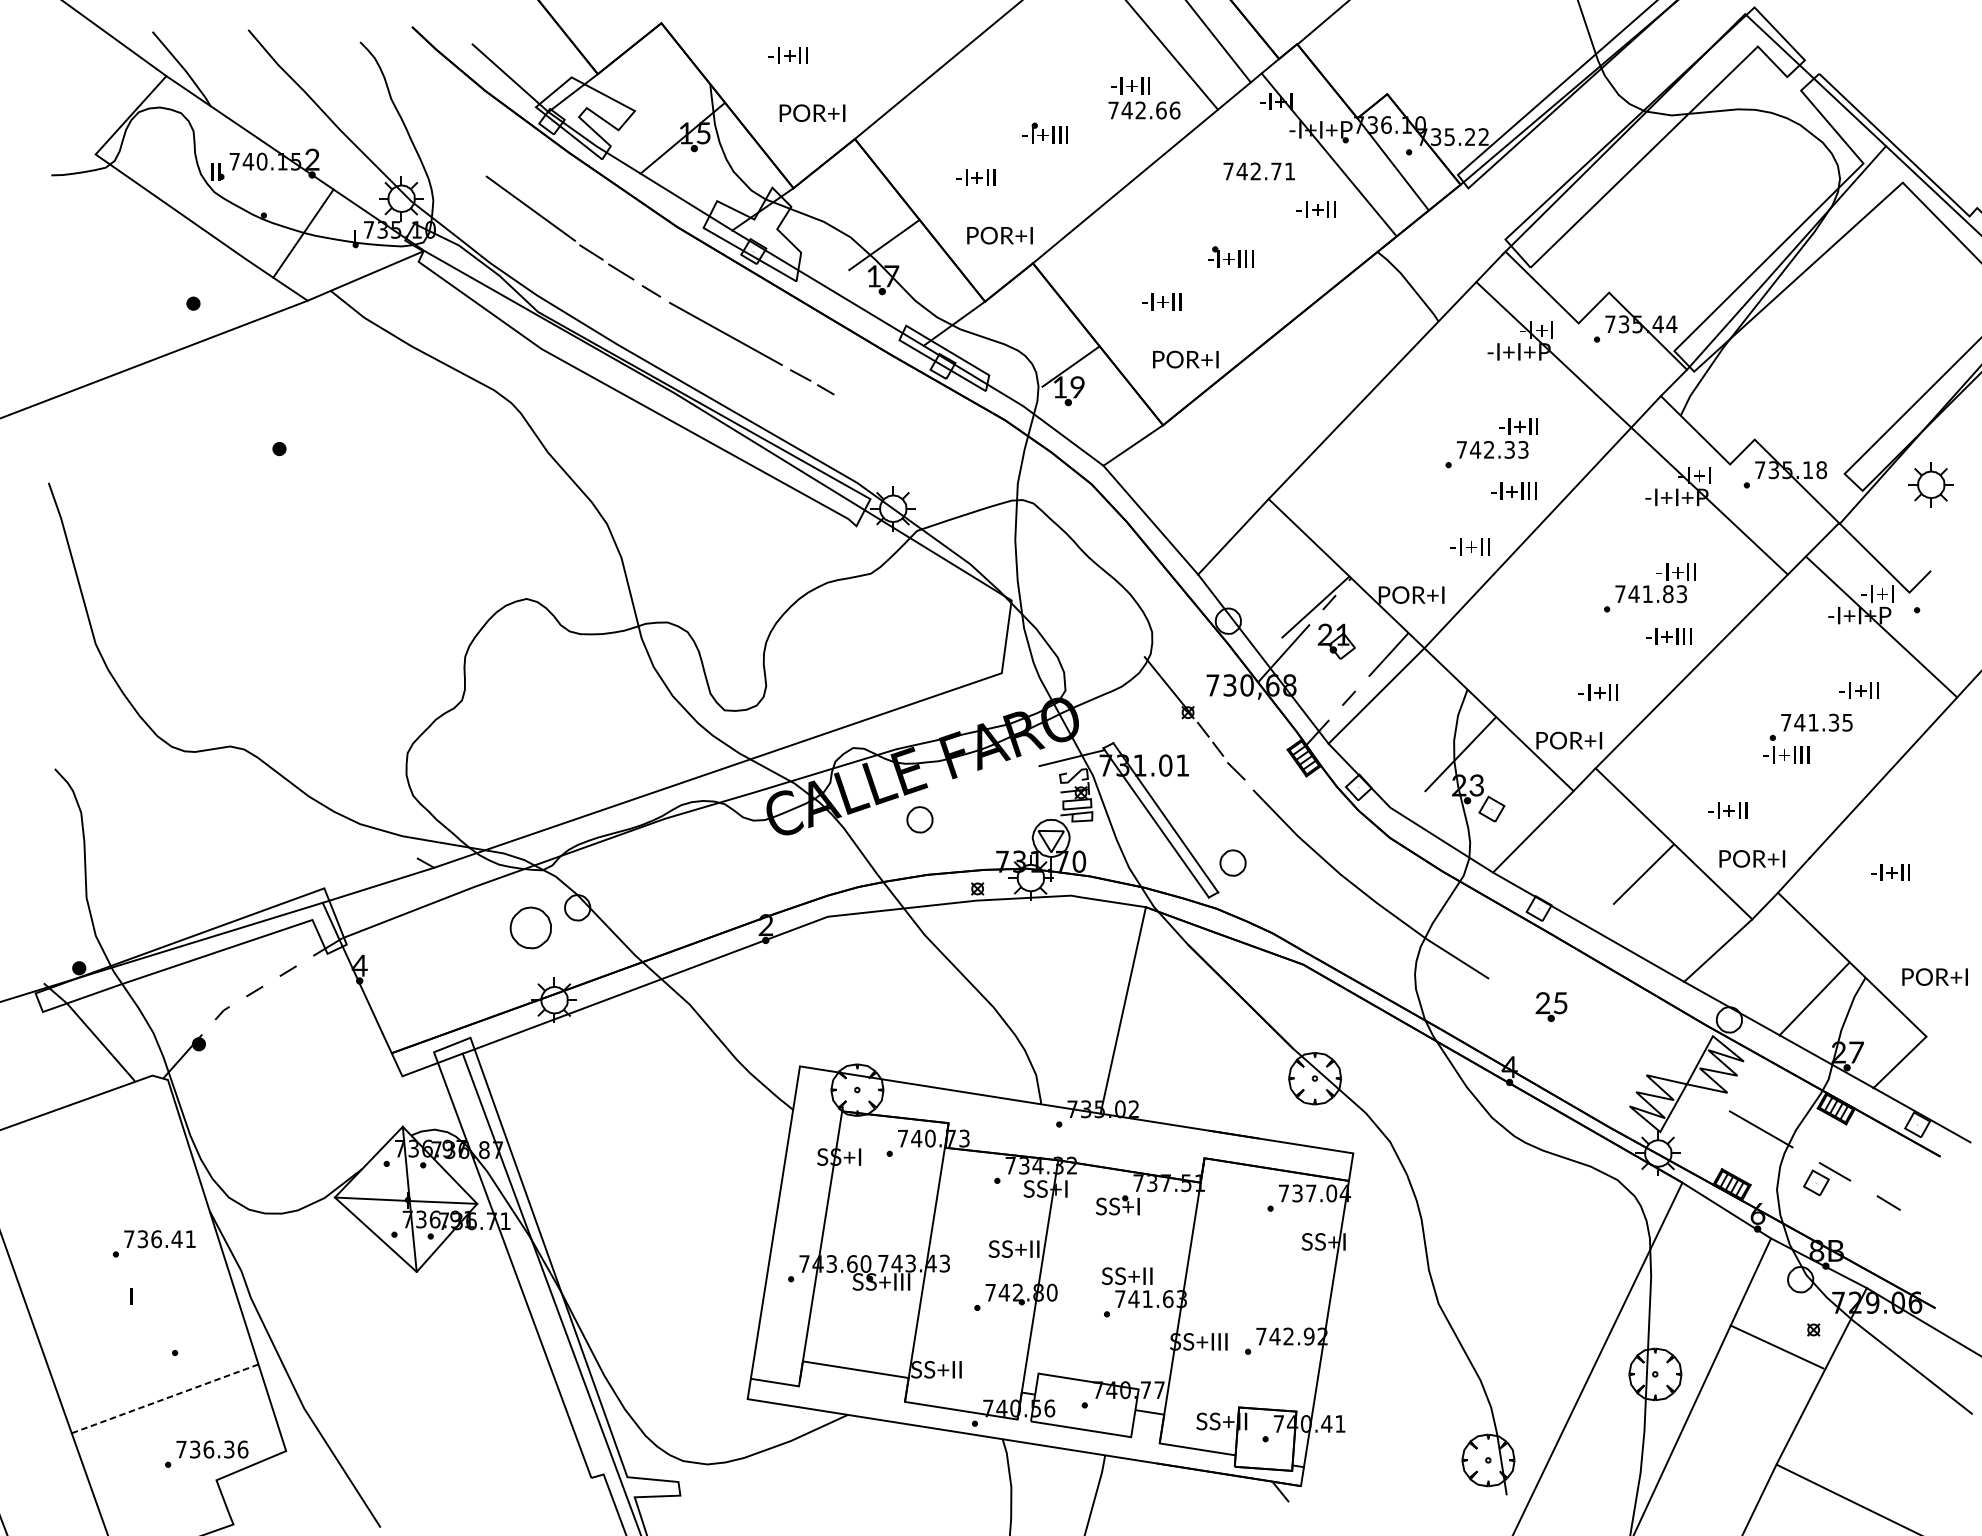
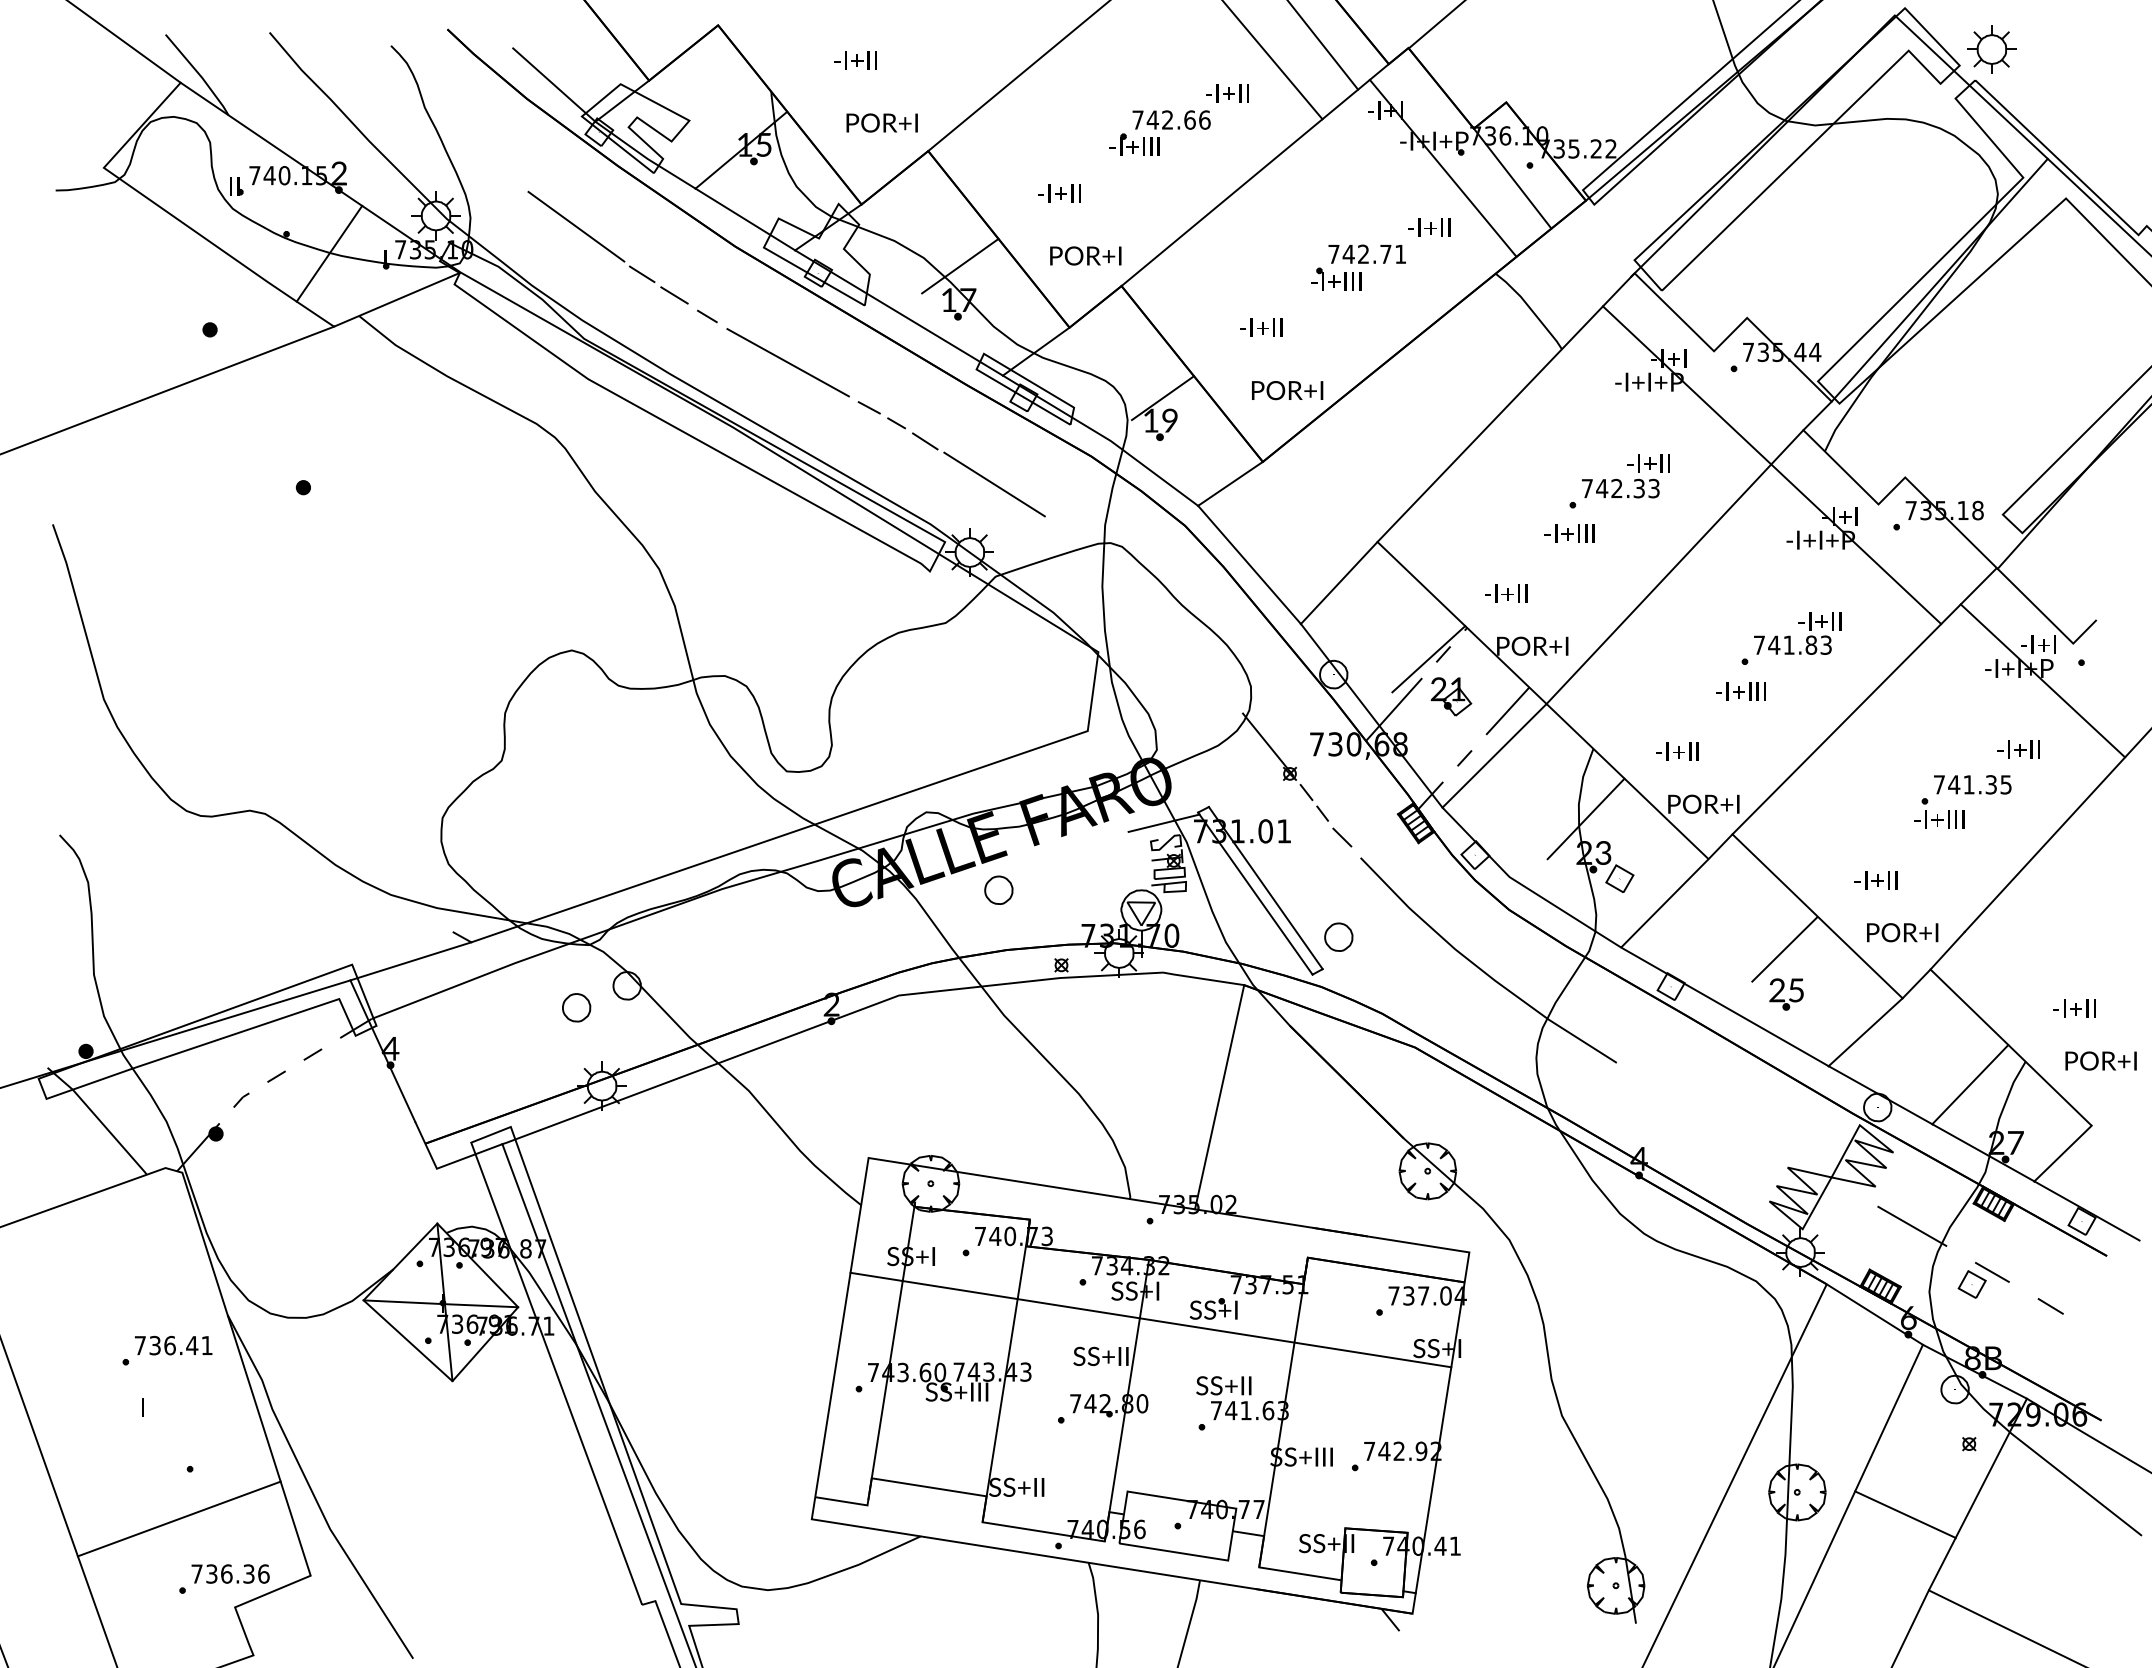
text: (1144, 109) -> (1171, 119), moved
text: (1258, 170) -> (1366, 253), moved
line: (852, 406) -> (925, 441), added
line: (915, 446) -> (994, 484), added
part: (1930, 484) -> (1991, 49), moved
text: (1513, 491) -> (1569, 533), moved
text: (1470, 546) -> (1506, 593), moved
text: (1668, 636) -> (1740, 691), moved
text: (1598, 692) -> (1677, 751), moved
text: (1890, 872) -> (2074, 1008), moved
part: (530, 927) -> (576, 1007), size x0.62
part: (1551, 1006) -> (1786, 994), moved
line: (1059, 1215) -> (1150, 1319), added
line: (1777, 1346) -> (1905, 1514), moved
line: (164, 1399) -> (178, 1519), dashed -> solid

